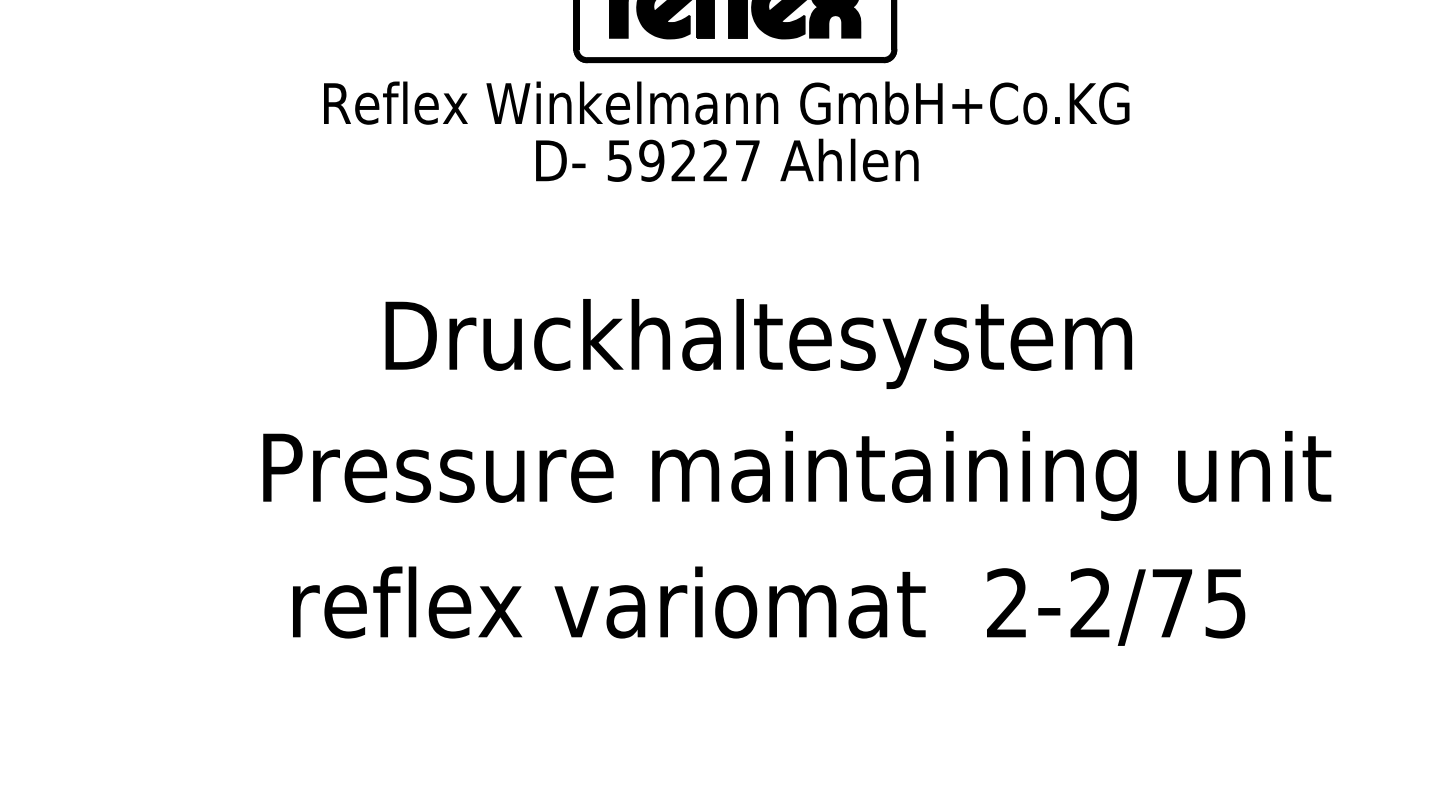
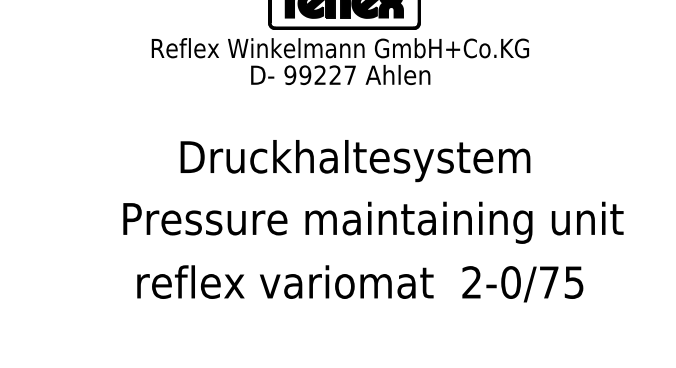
text: (620, 159) -> (290, 74), 59227 -> 99227
text: (1089, 603) -> (510, 282), 2-2/75 -> 2-0/75

